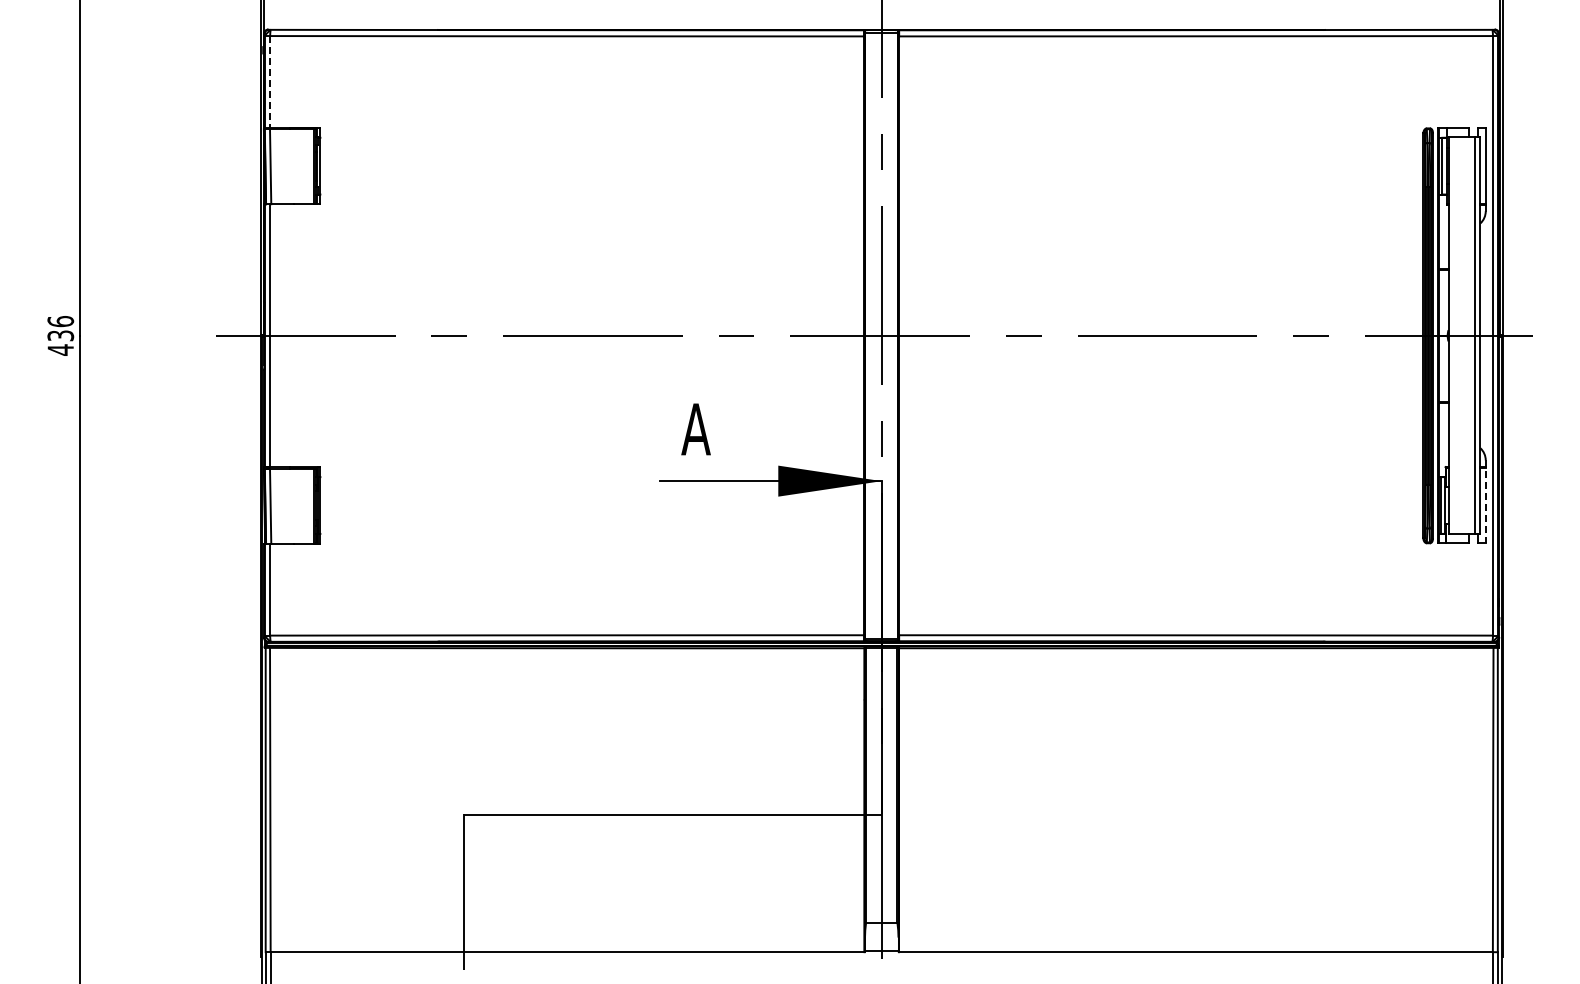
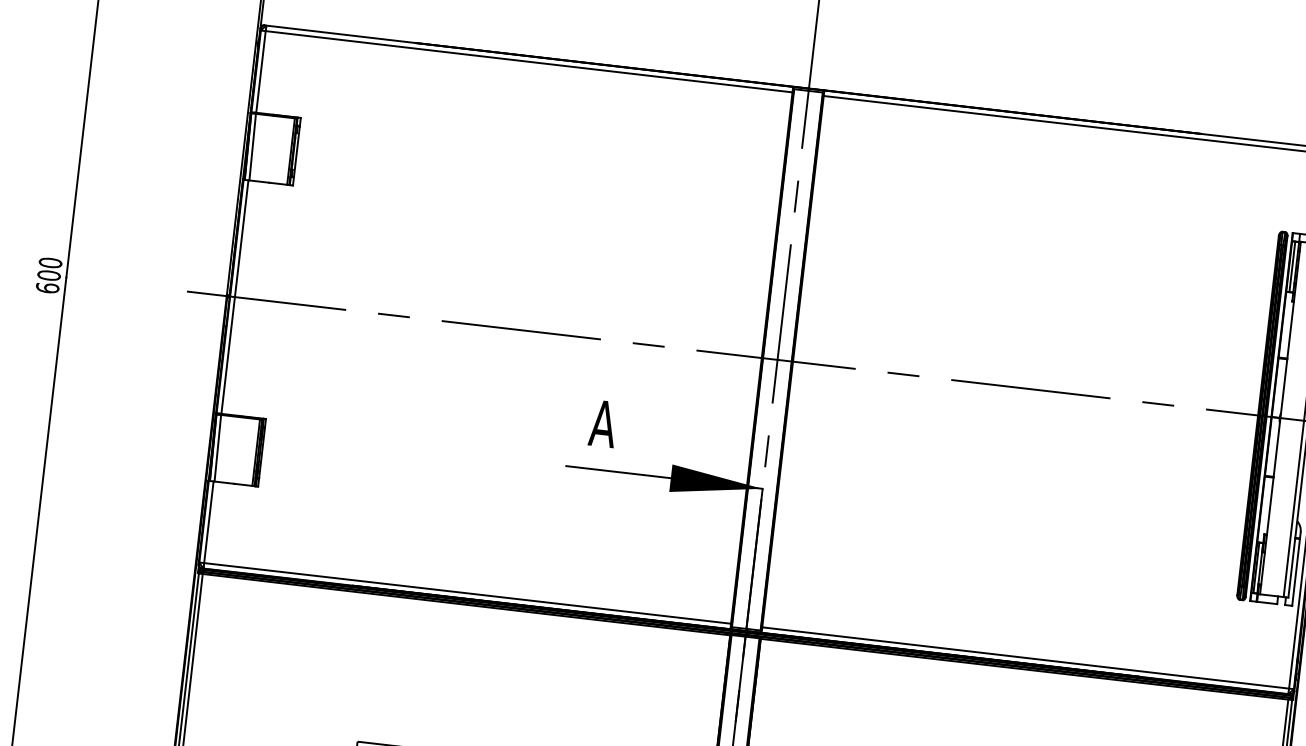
line: (270, 82) -> (261, 72), dashed -> solid
text: (60, 335) -> (48, 275), 436 -> 600
line: (1485, 502) -> (1296, 569), dashed -> solid

